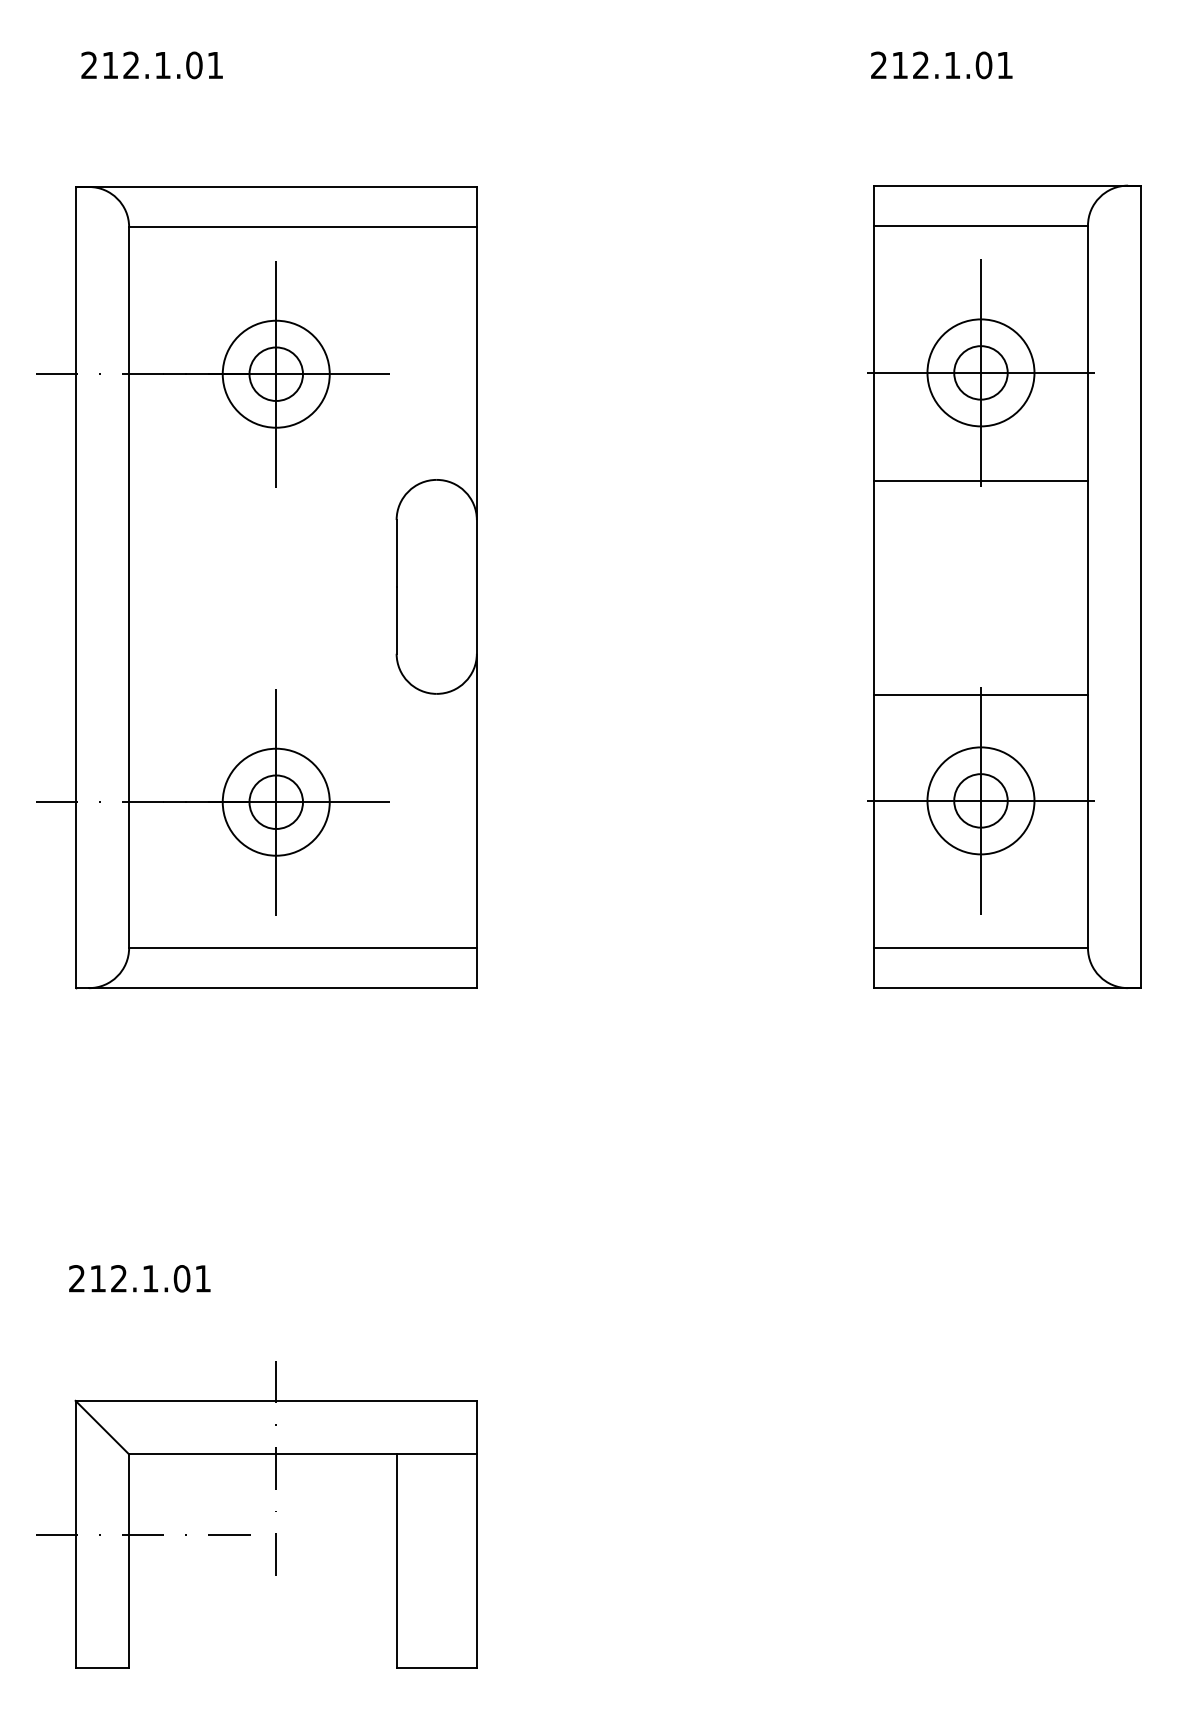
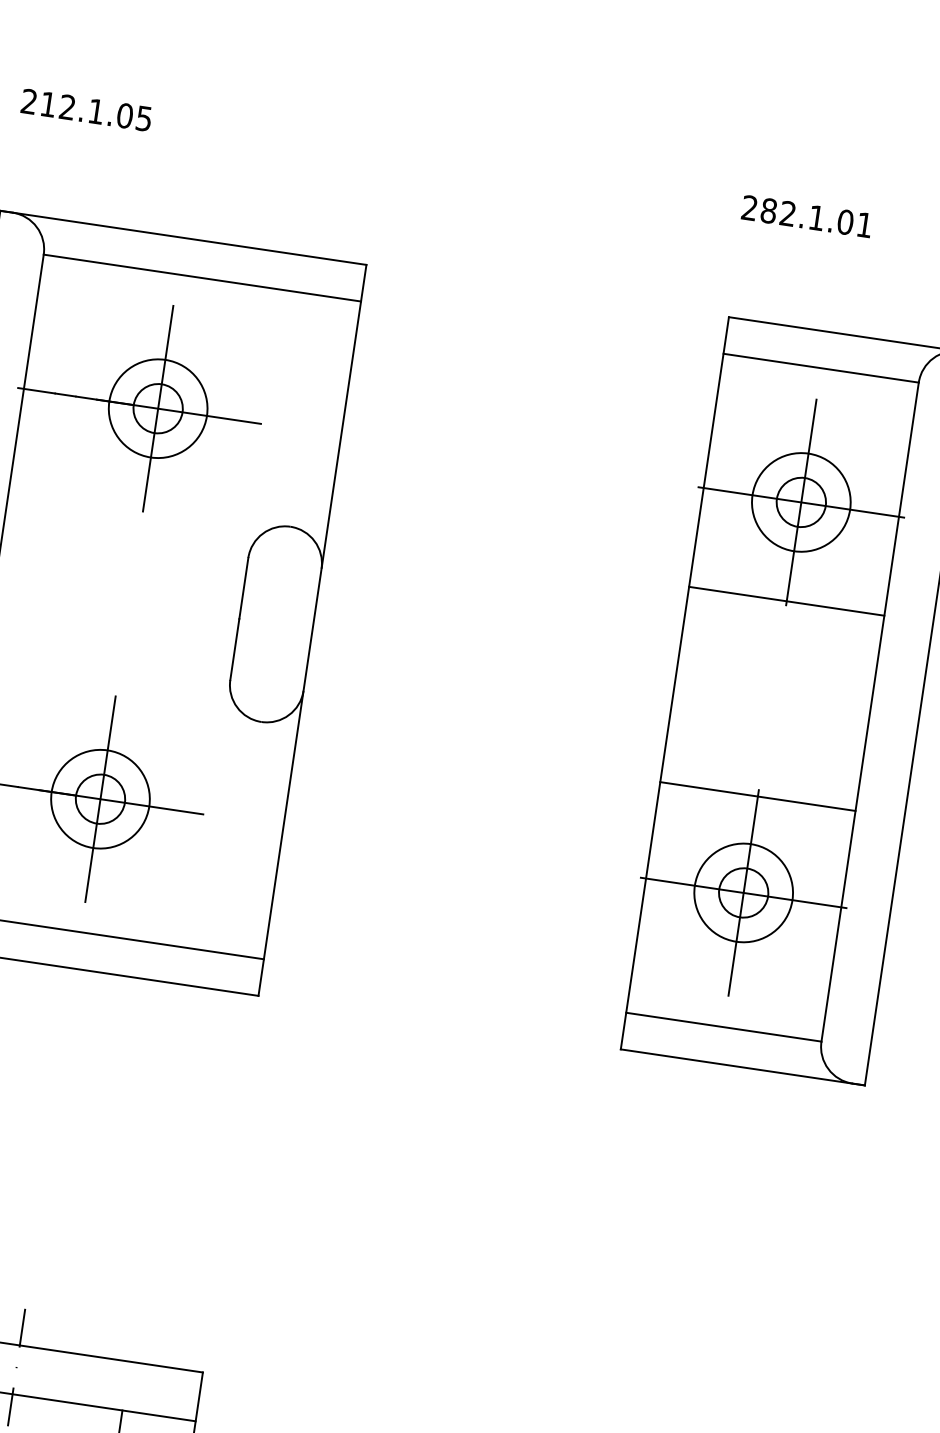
text: (214, 65) -> (143, 118), 212.1.01 -> 212.1.05
text: (900, 65) -> (769, 211), 212.1.01 -> 282.1.01

